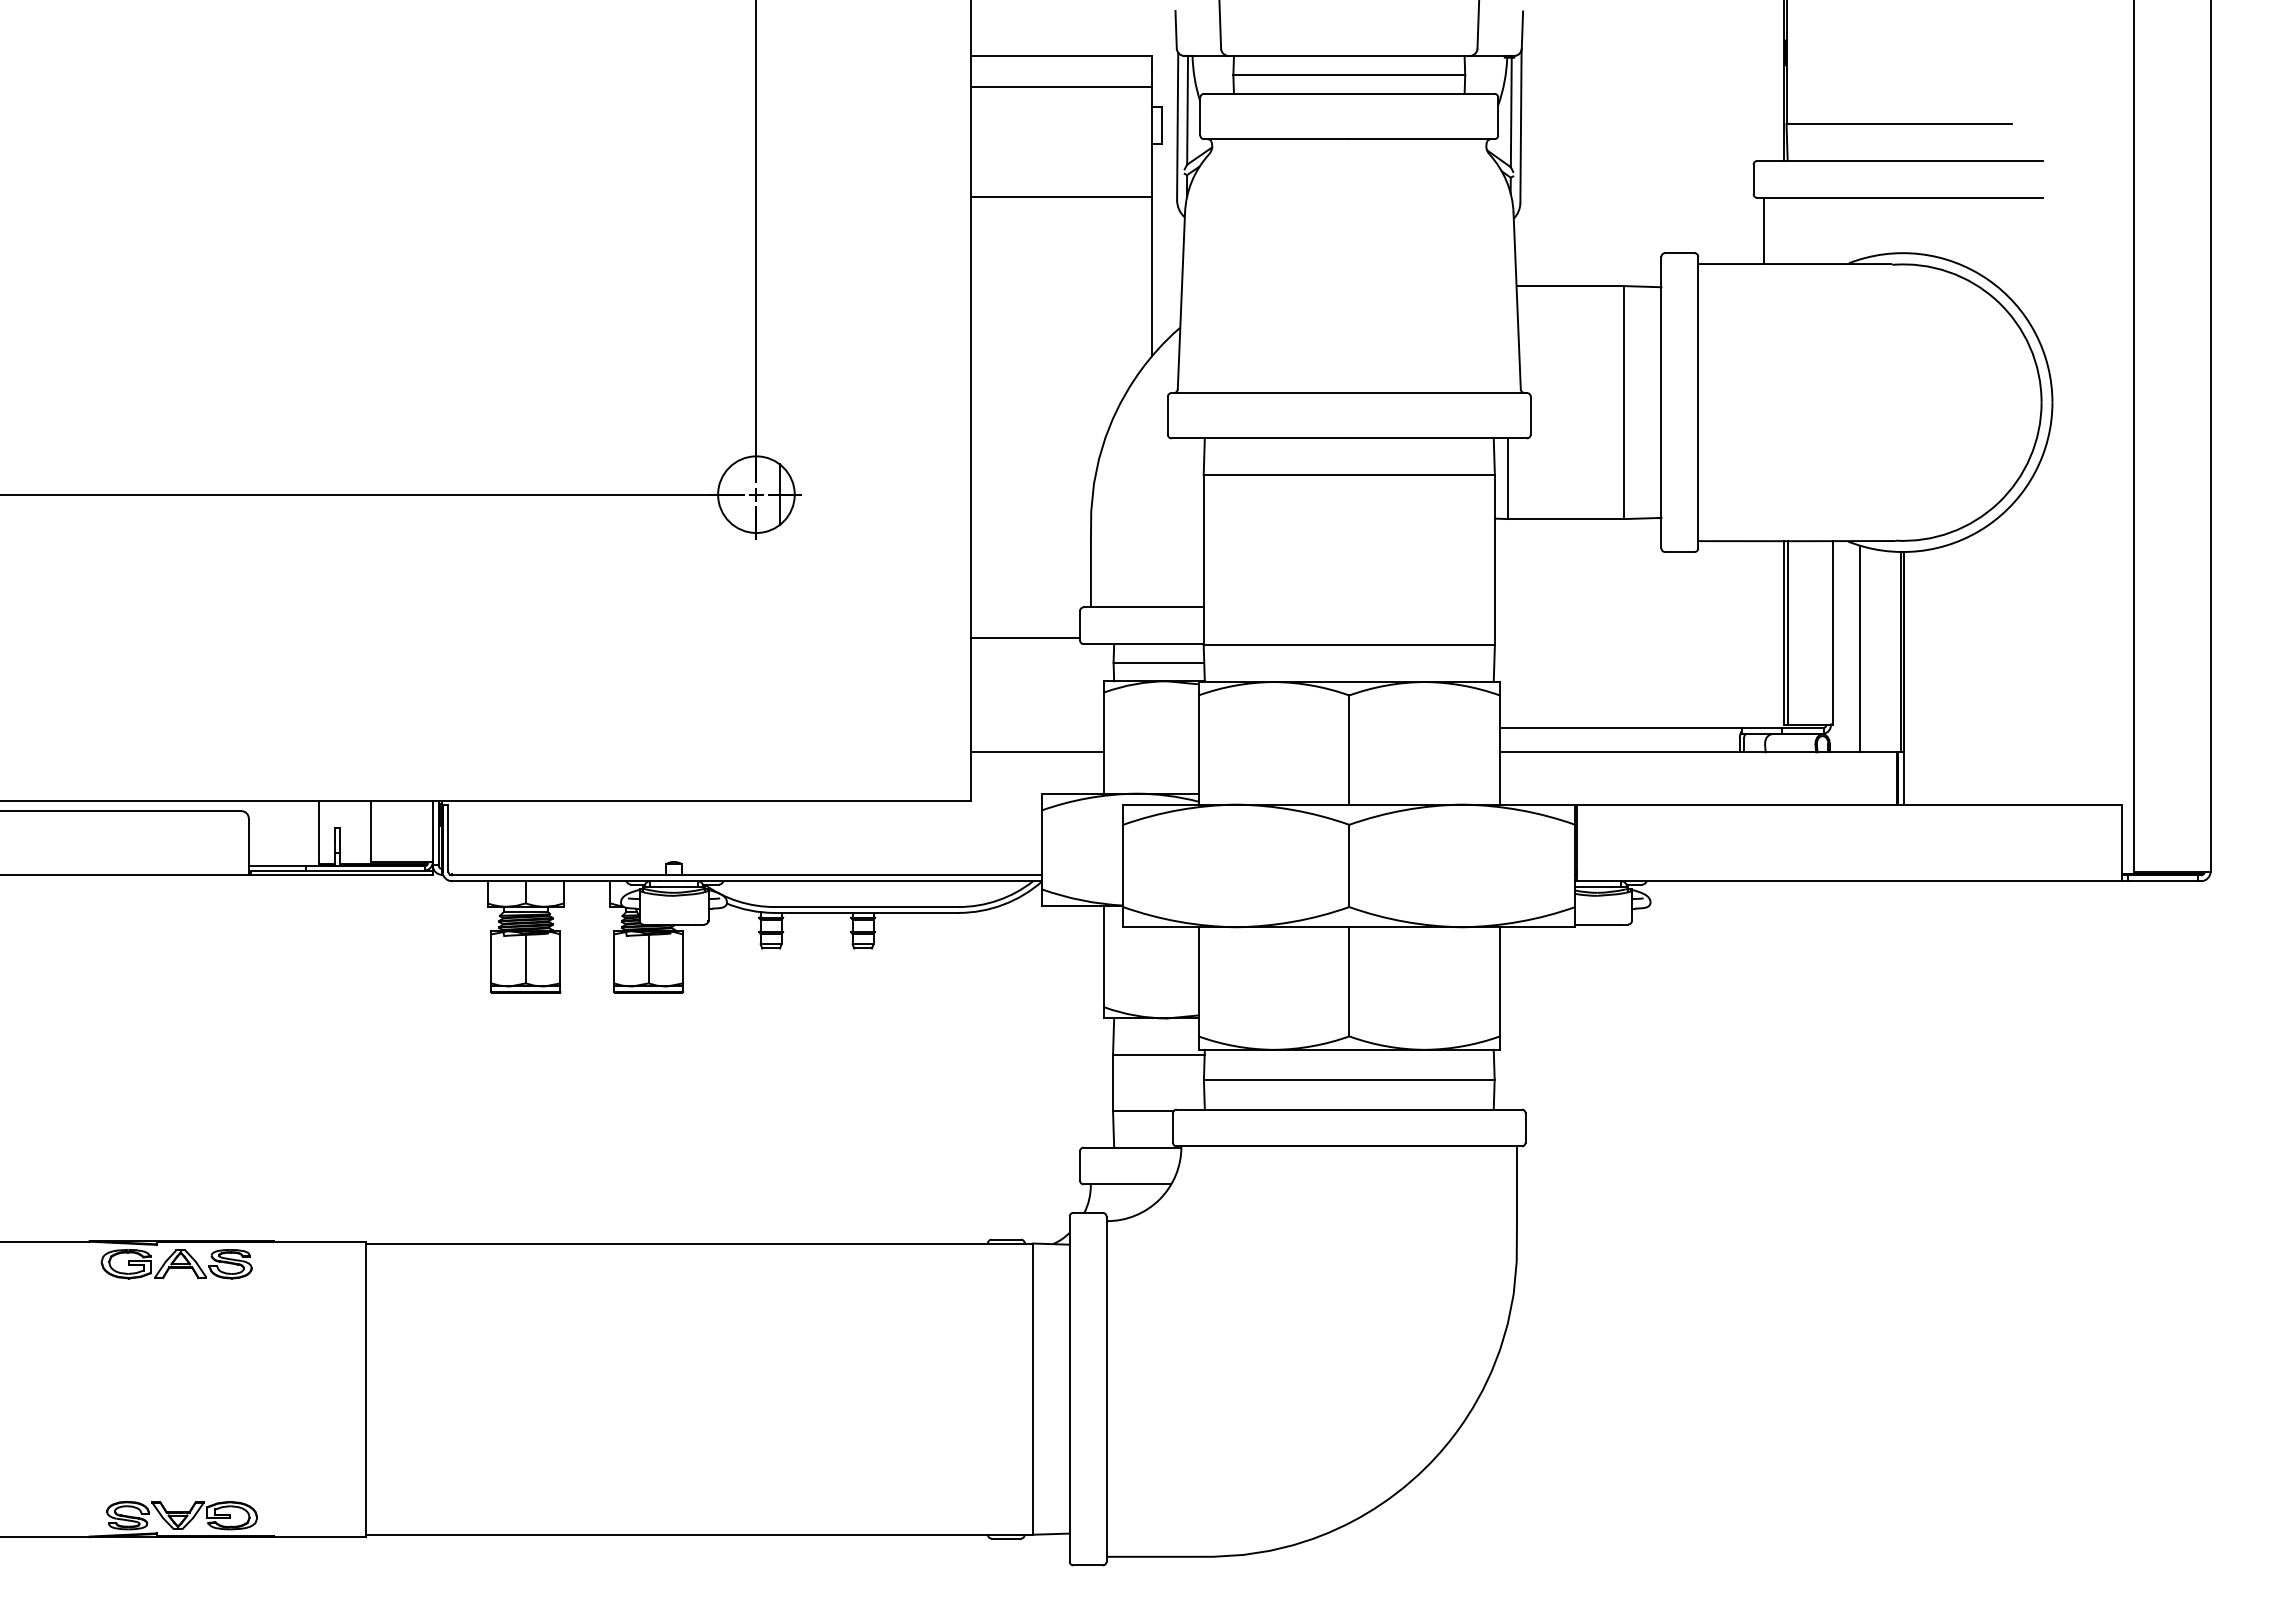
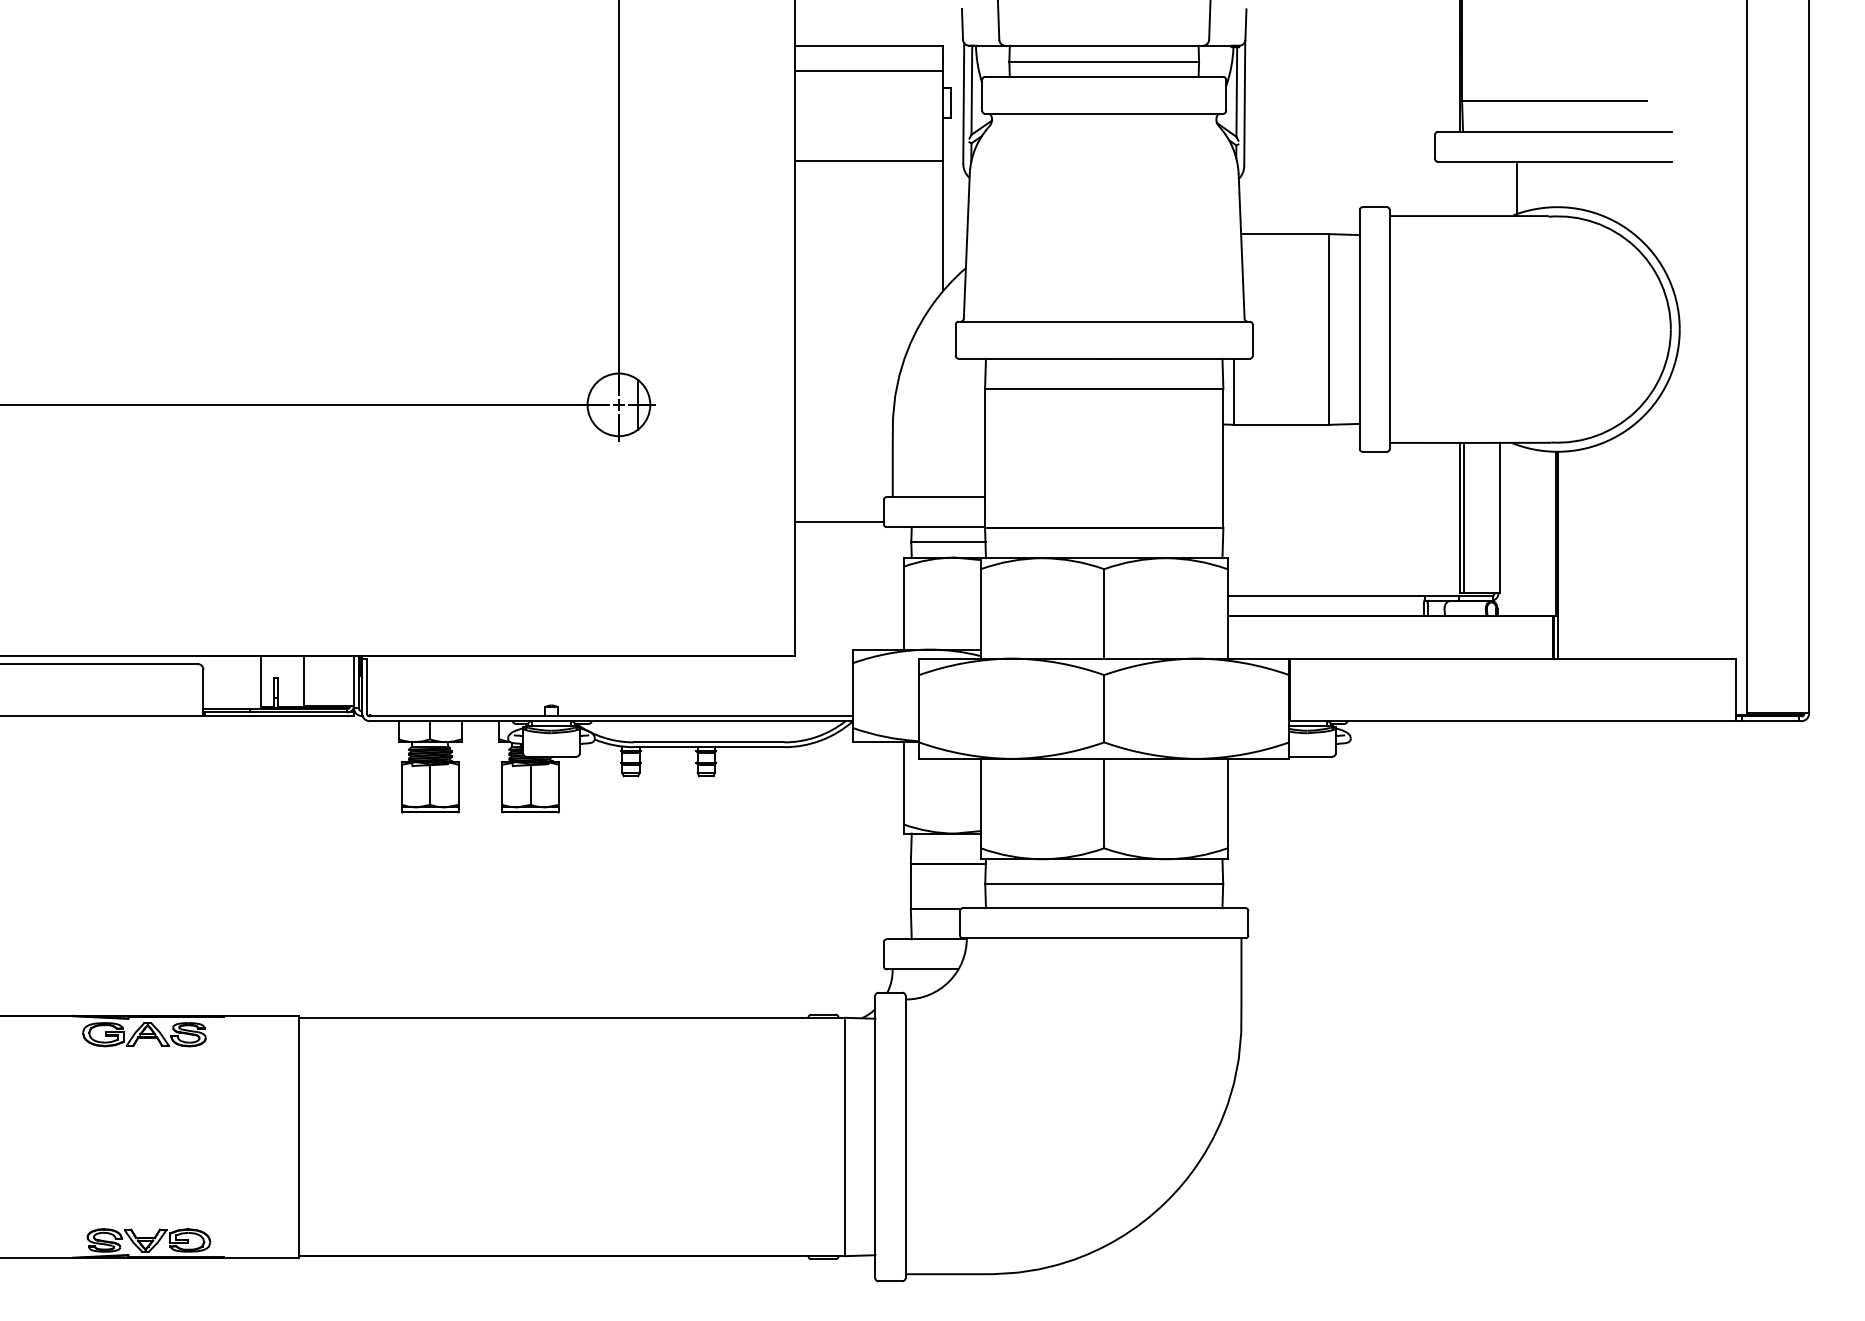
line: (1764, 230) -> (1516, 188), moved
line: (1860, 648) -> (1522, 530), removed
line: (1037, 752) -> (849, 615), removed

